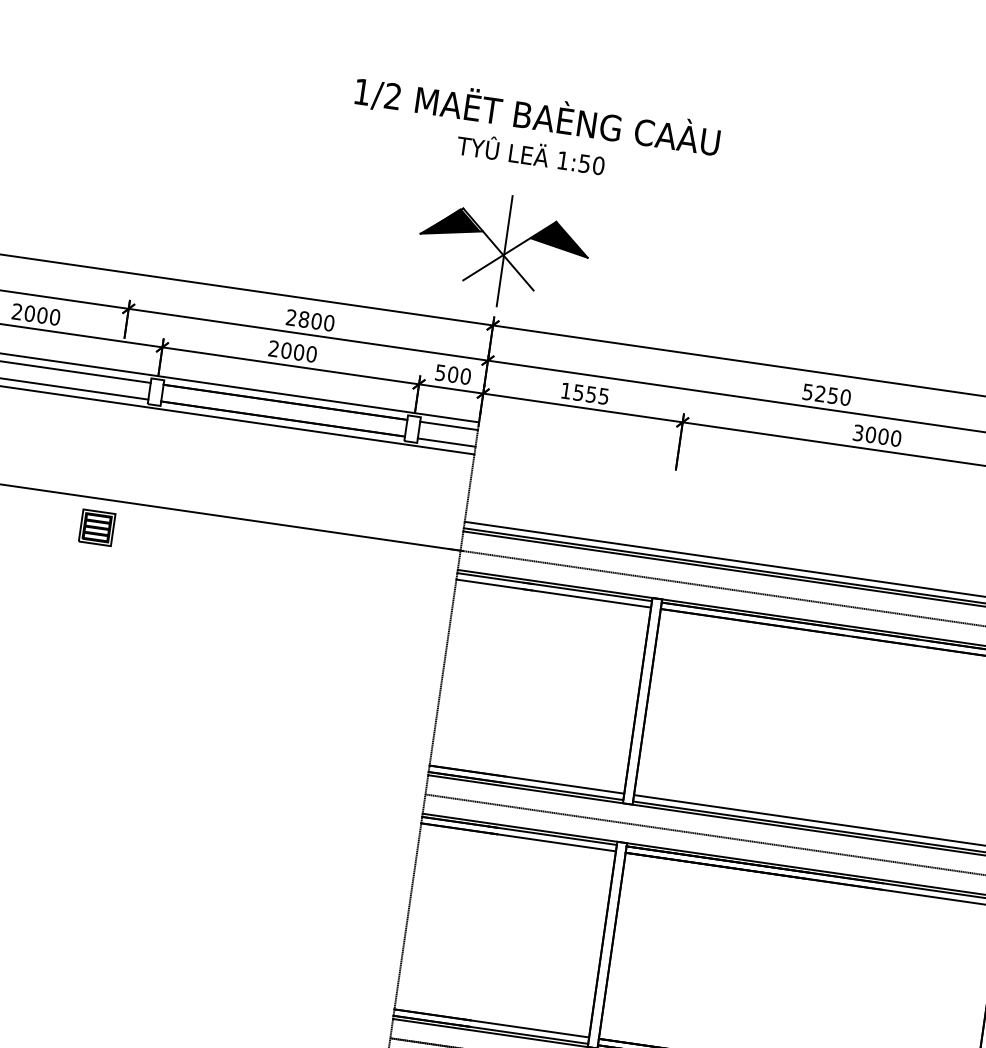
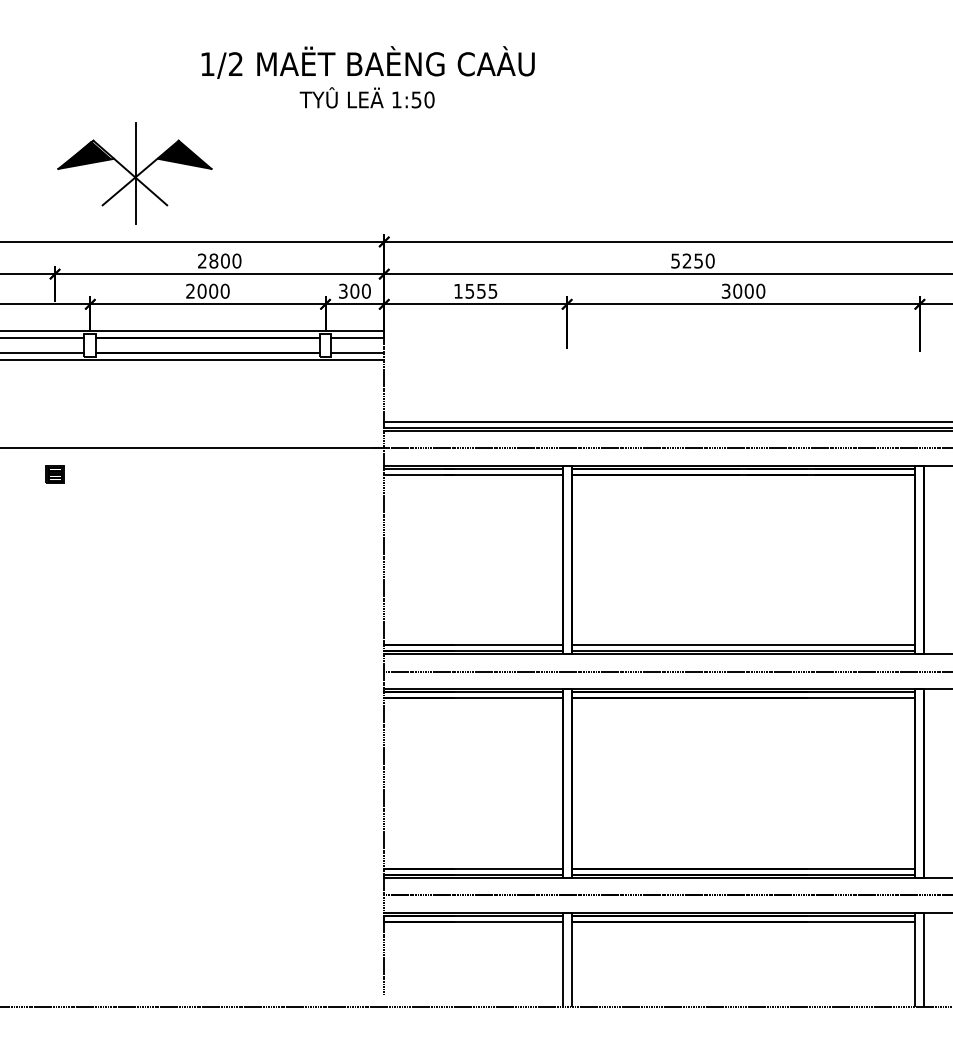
text: (534, 131) -> (367, 77), moved
part: (502, 250) -> (134, 173), moved
text: (440, 372) -> (343, 290), 500 -> 300
part: (96, 527) -> (54, 474), size x0.6

